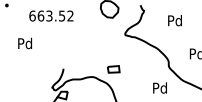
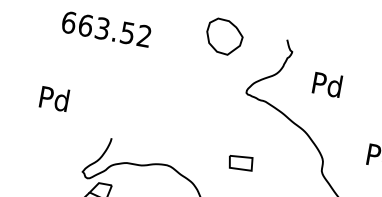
text: (174, 20) -> (326, 84), moved
text: (24, 43) -> (53, 98), moved
part: (113, 69) -> (240, 162), moved

